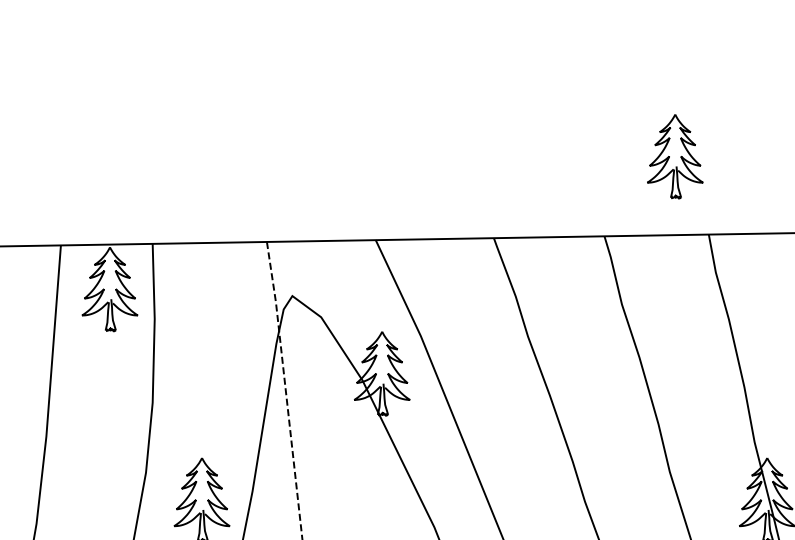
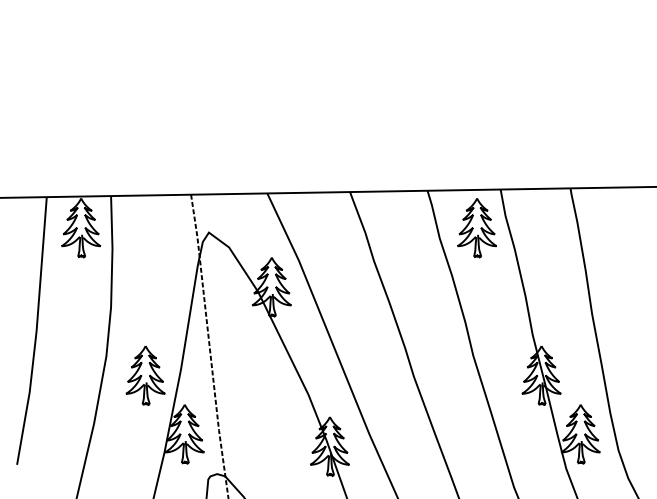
part: (674, 157) -> (476, 228), moved

